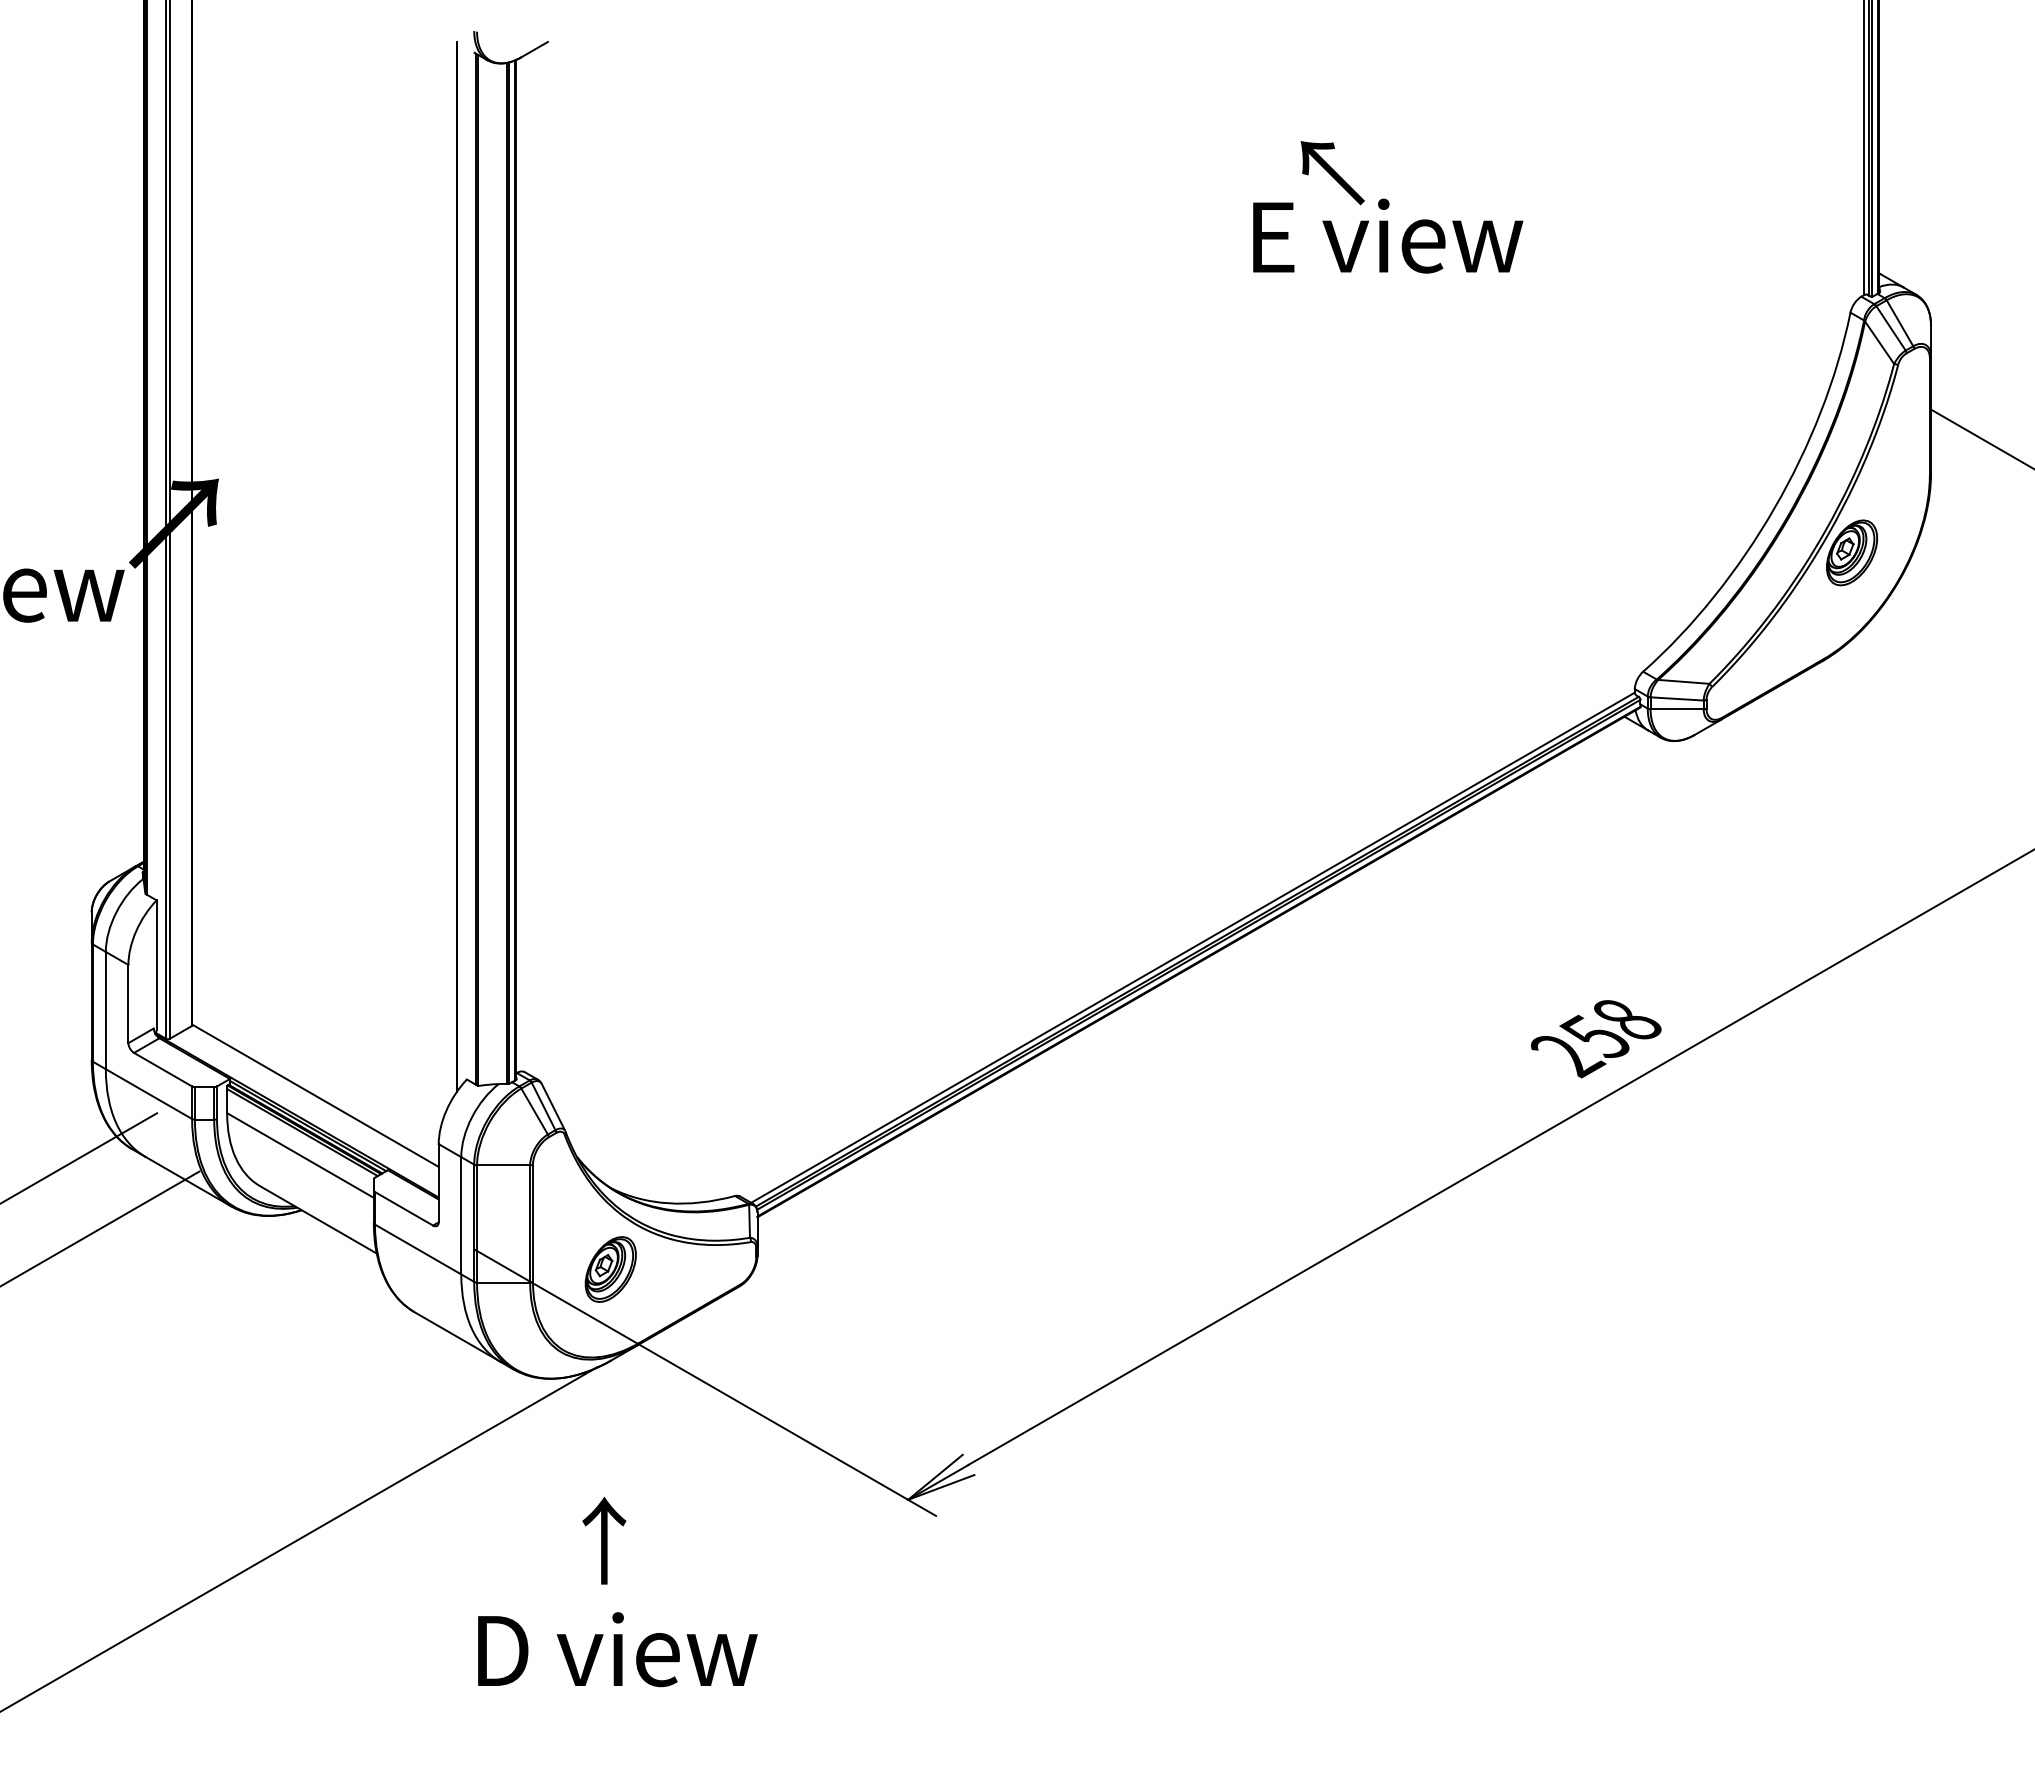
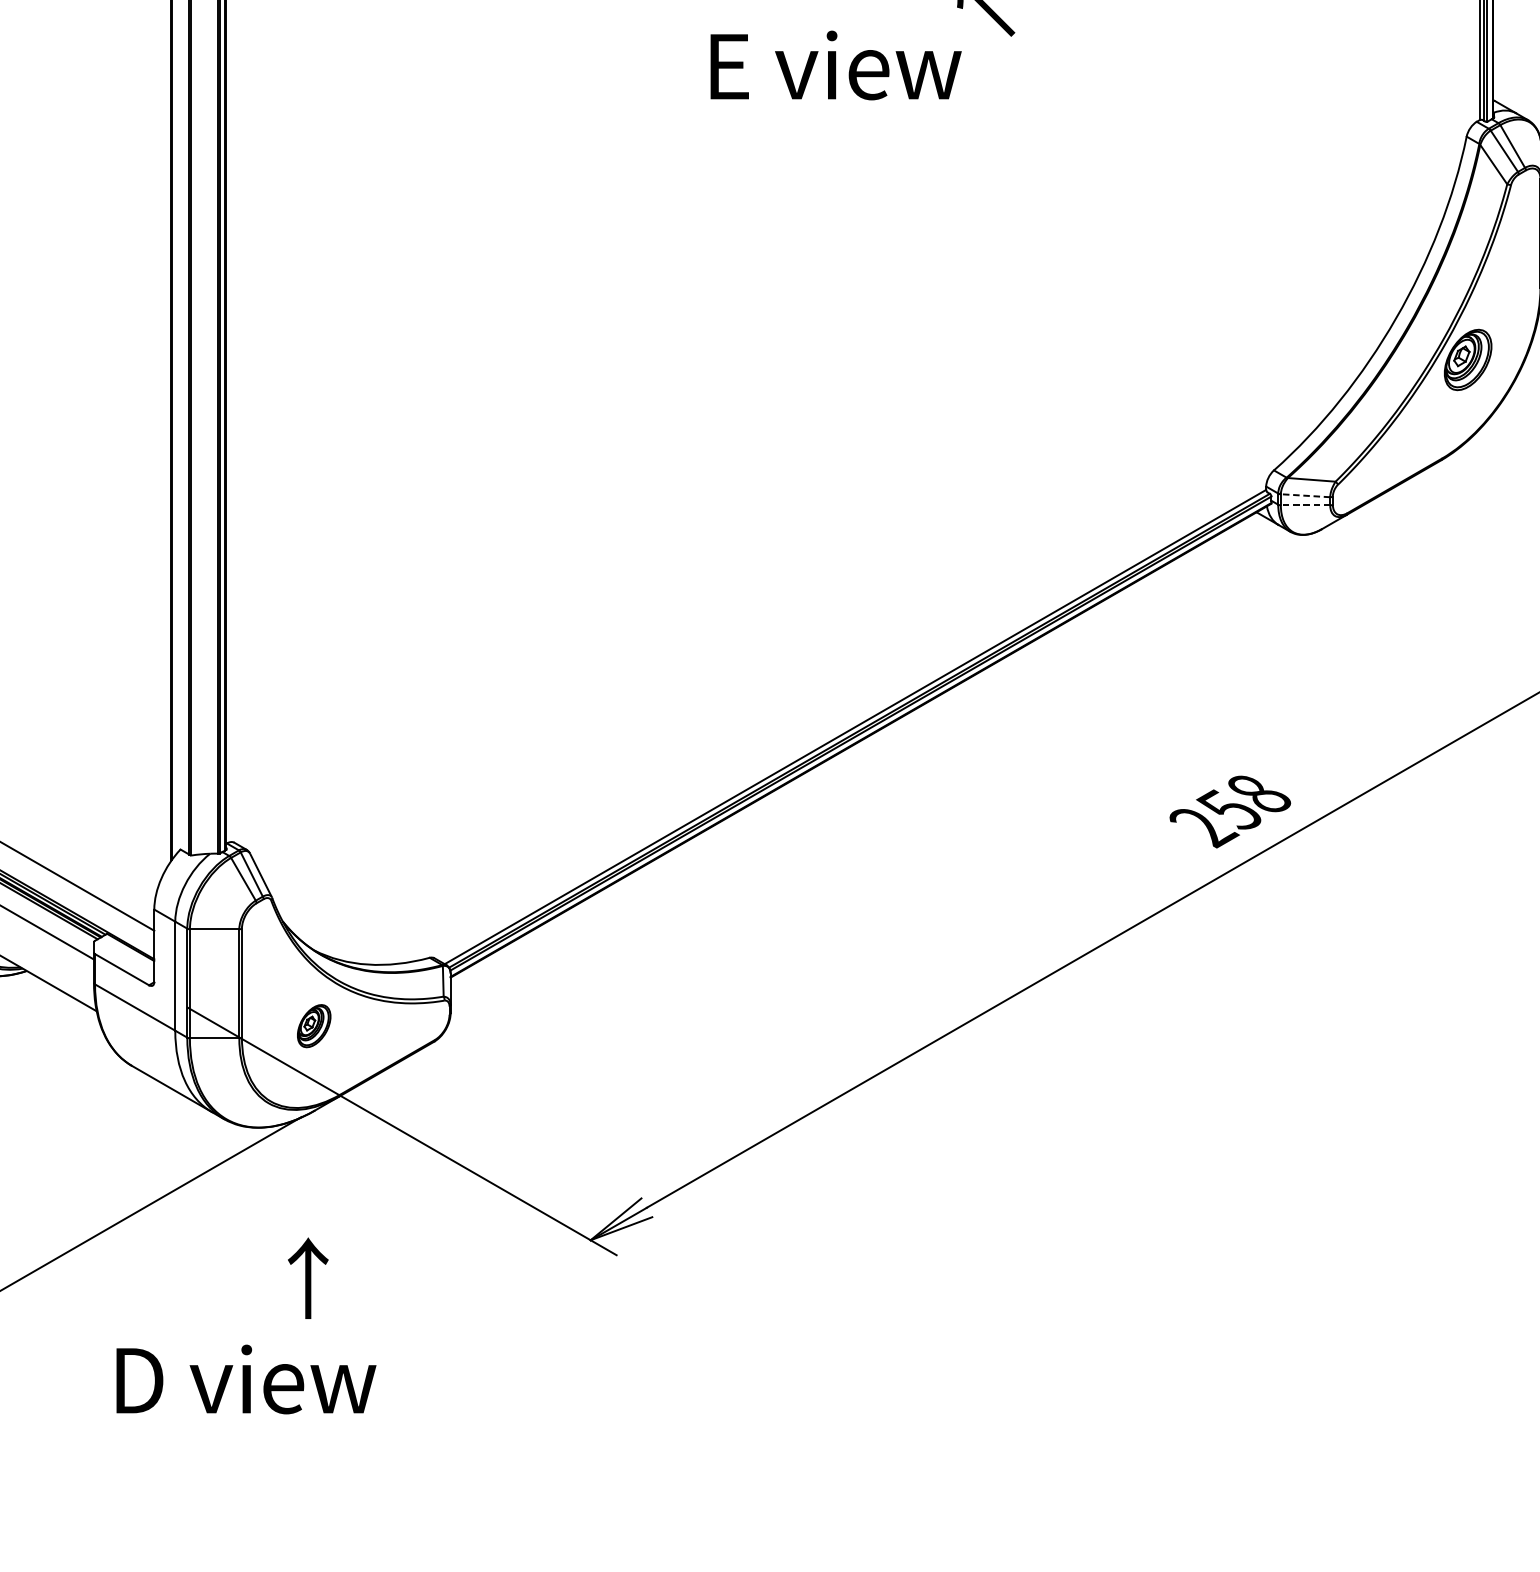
text: (1388, 235) -> (836, 64), moved
line: (1677, 698) -> (1305, 495), solid -> dashed
line: (1677, 709) -> (1305, 505), solid -> dashed
part: (610, 1269) -> (313, 1026), size x0.7
text: (617, 1649) -> (246, 1379), moved

